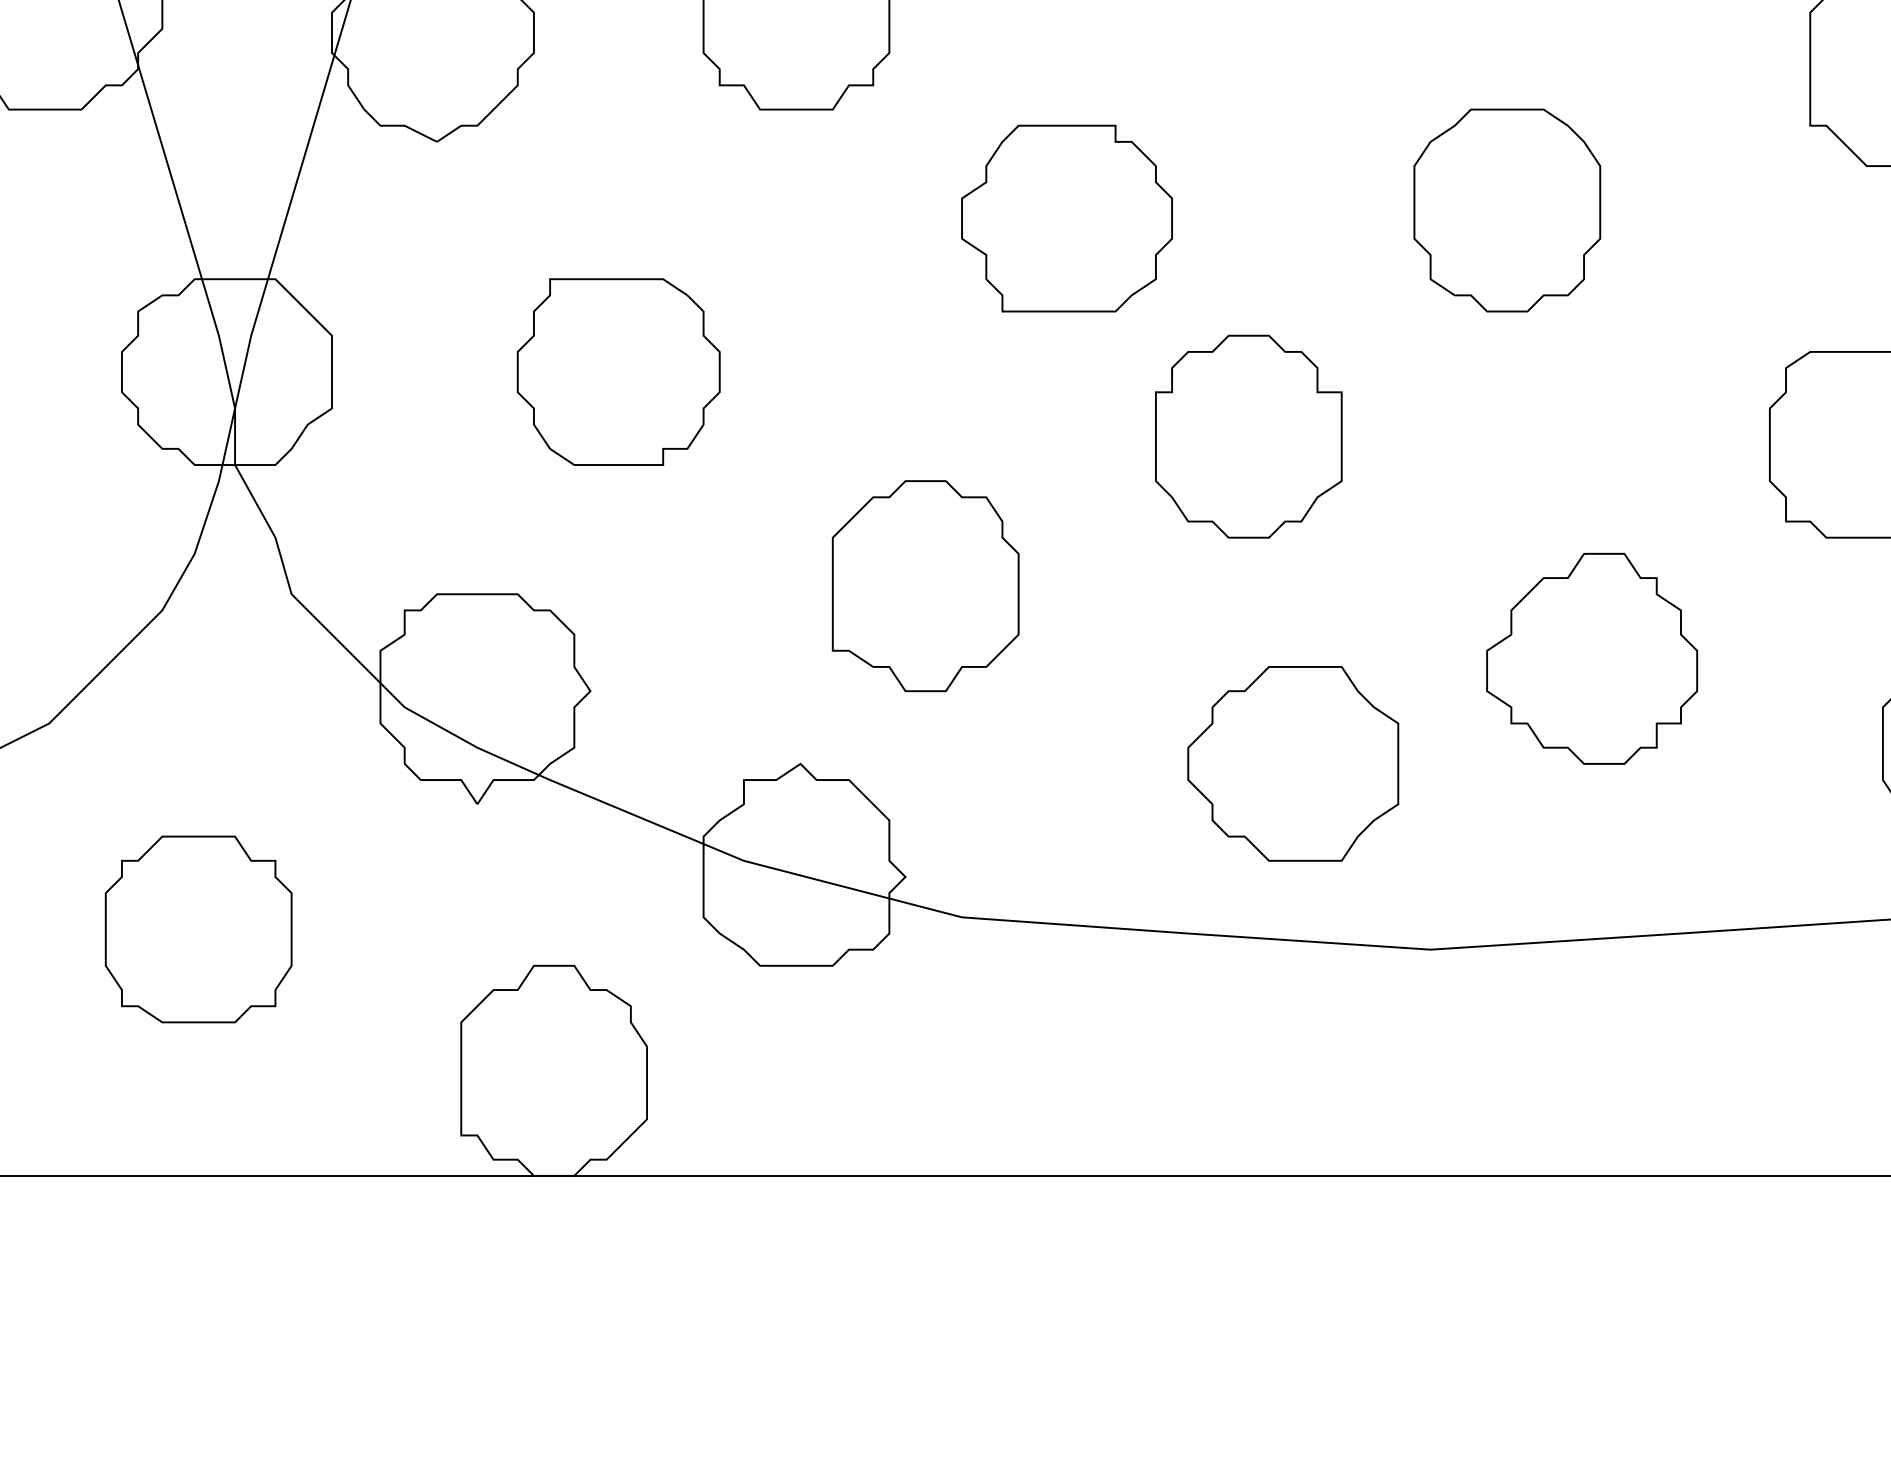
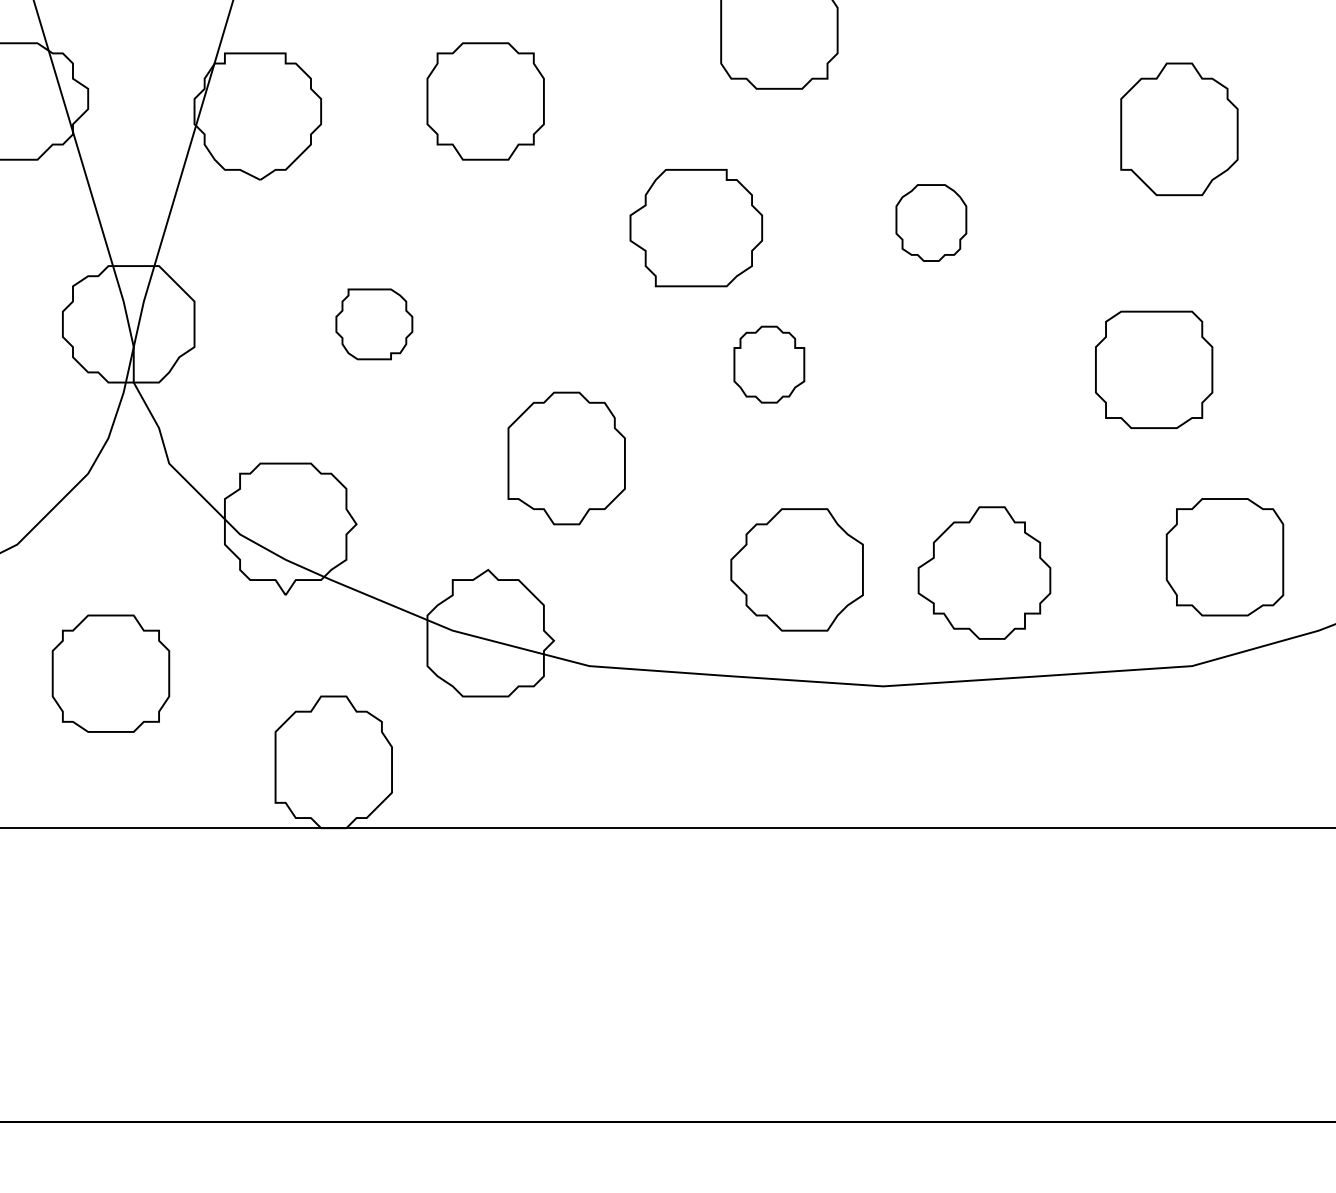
part: (1507, 209) -> (931, 222), size x0.6
part: (1067, 219) -> (696, 228), moved
part: (619, 372) -> (374, 324), size x0.6
part: (1249, 436) -> (769, 364), size x0.6
part: (1592, 657) -> (984, 572), moved

